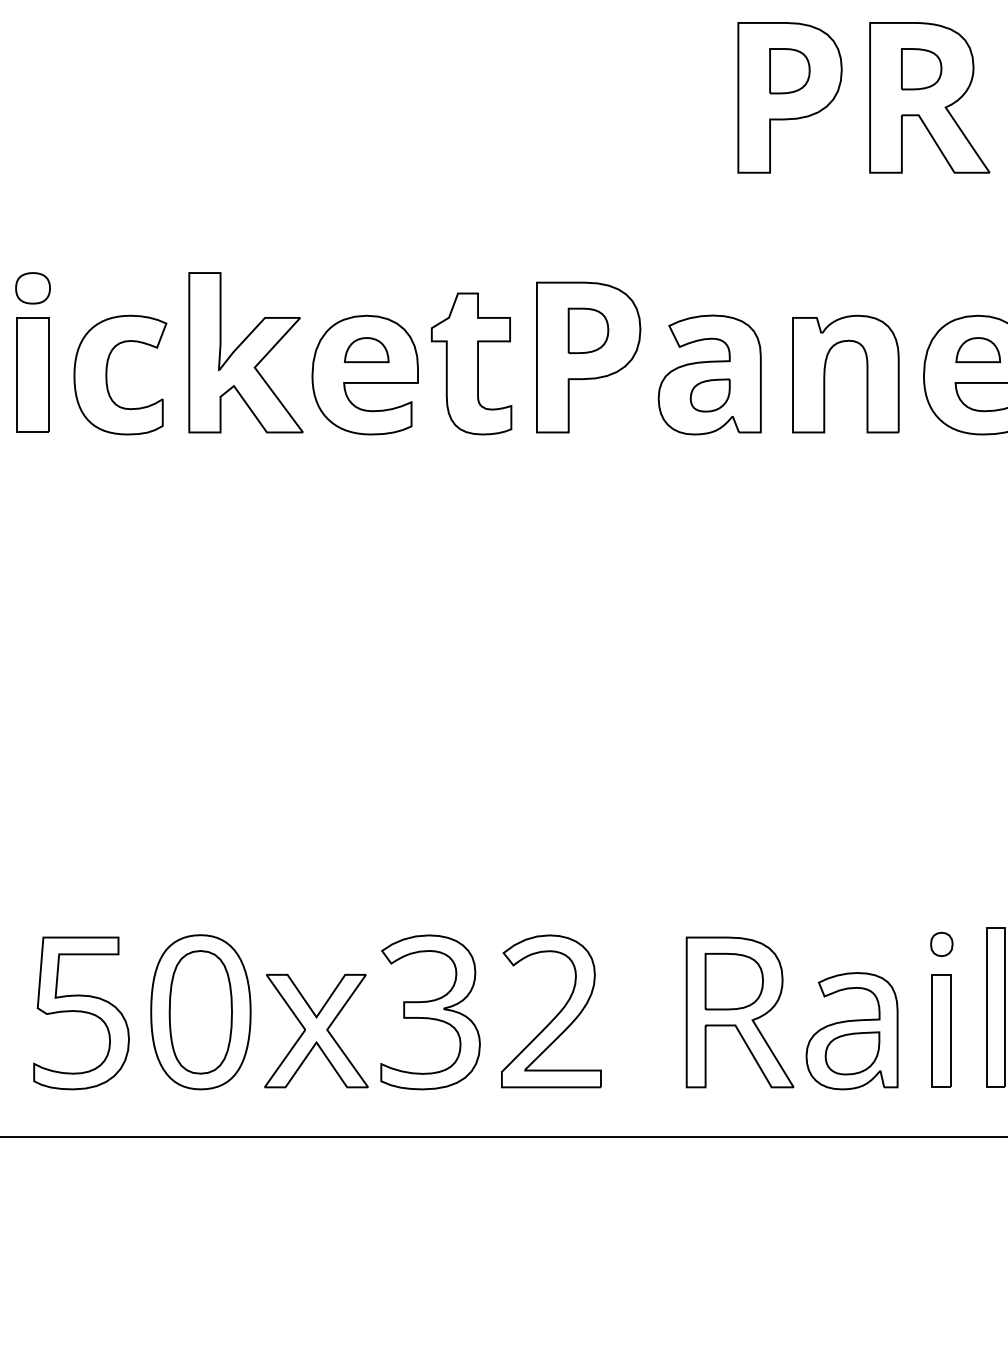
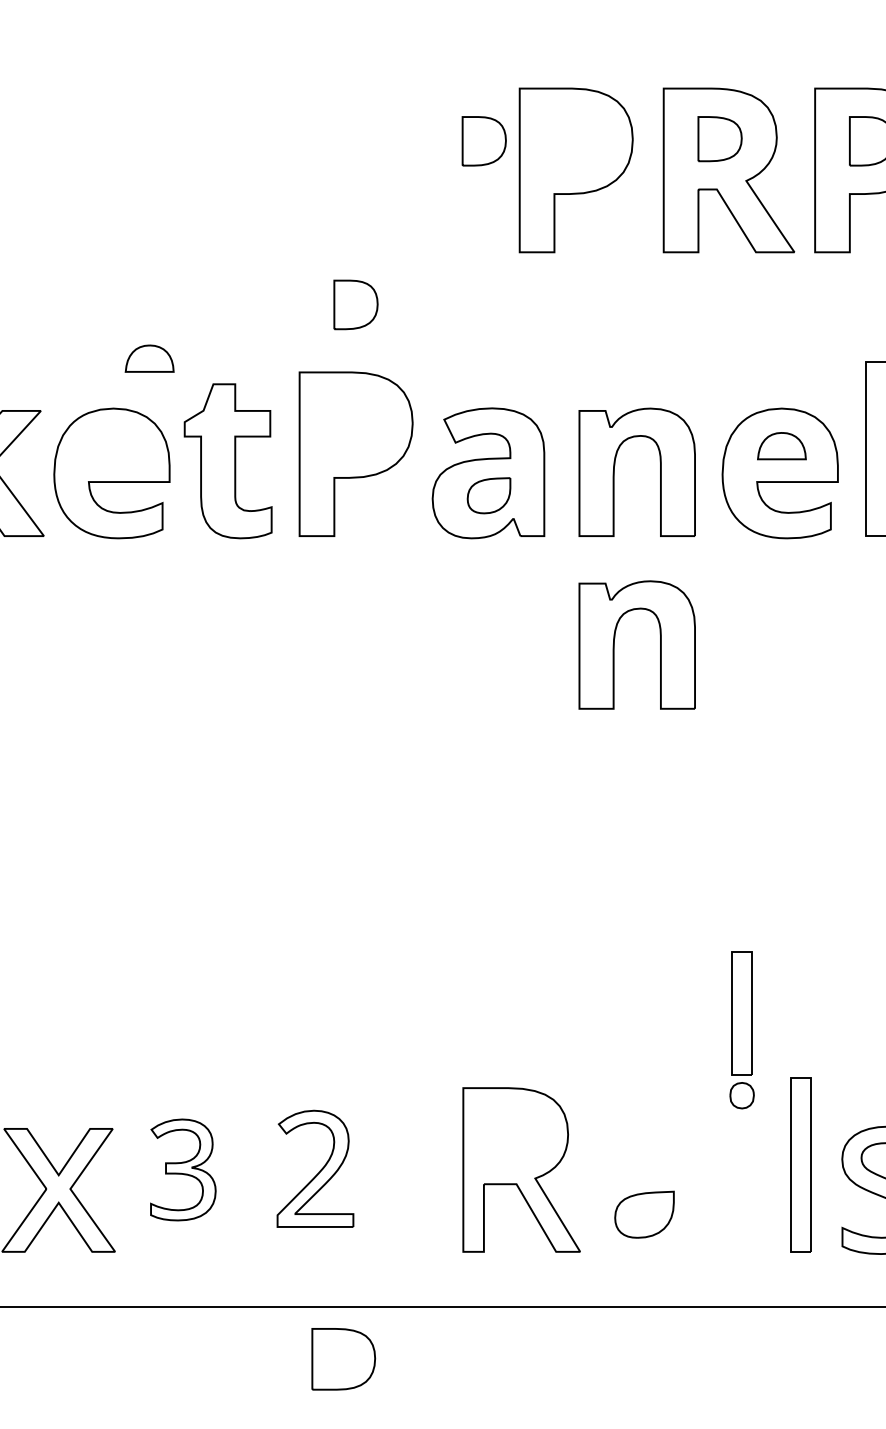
part: (789, 71) -> (483, 141), moved
part: (588, 330) -> (355, 304), moved
part: (366, 350) -> (149, 359), moved
part: (825, 531) -> (614, 644), added
part: (733, 981) -> (342, 1359), moved
part: (551, 1011) -> (315, 1168), size x0.7
part: (430, 1012) -> (183, 1170), size x0.6
part: (941, 1030) -> (741, 1012), moved
part: (851, 1031) -> (643, 1190), removed

